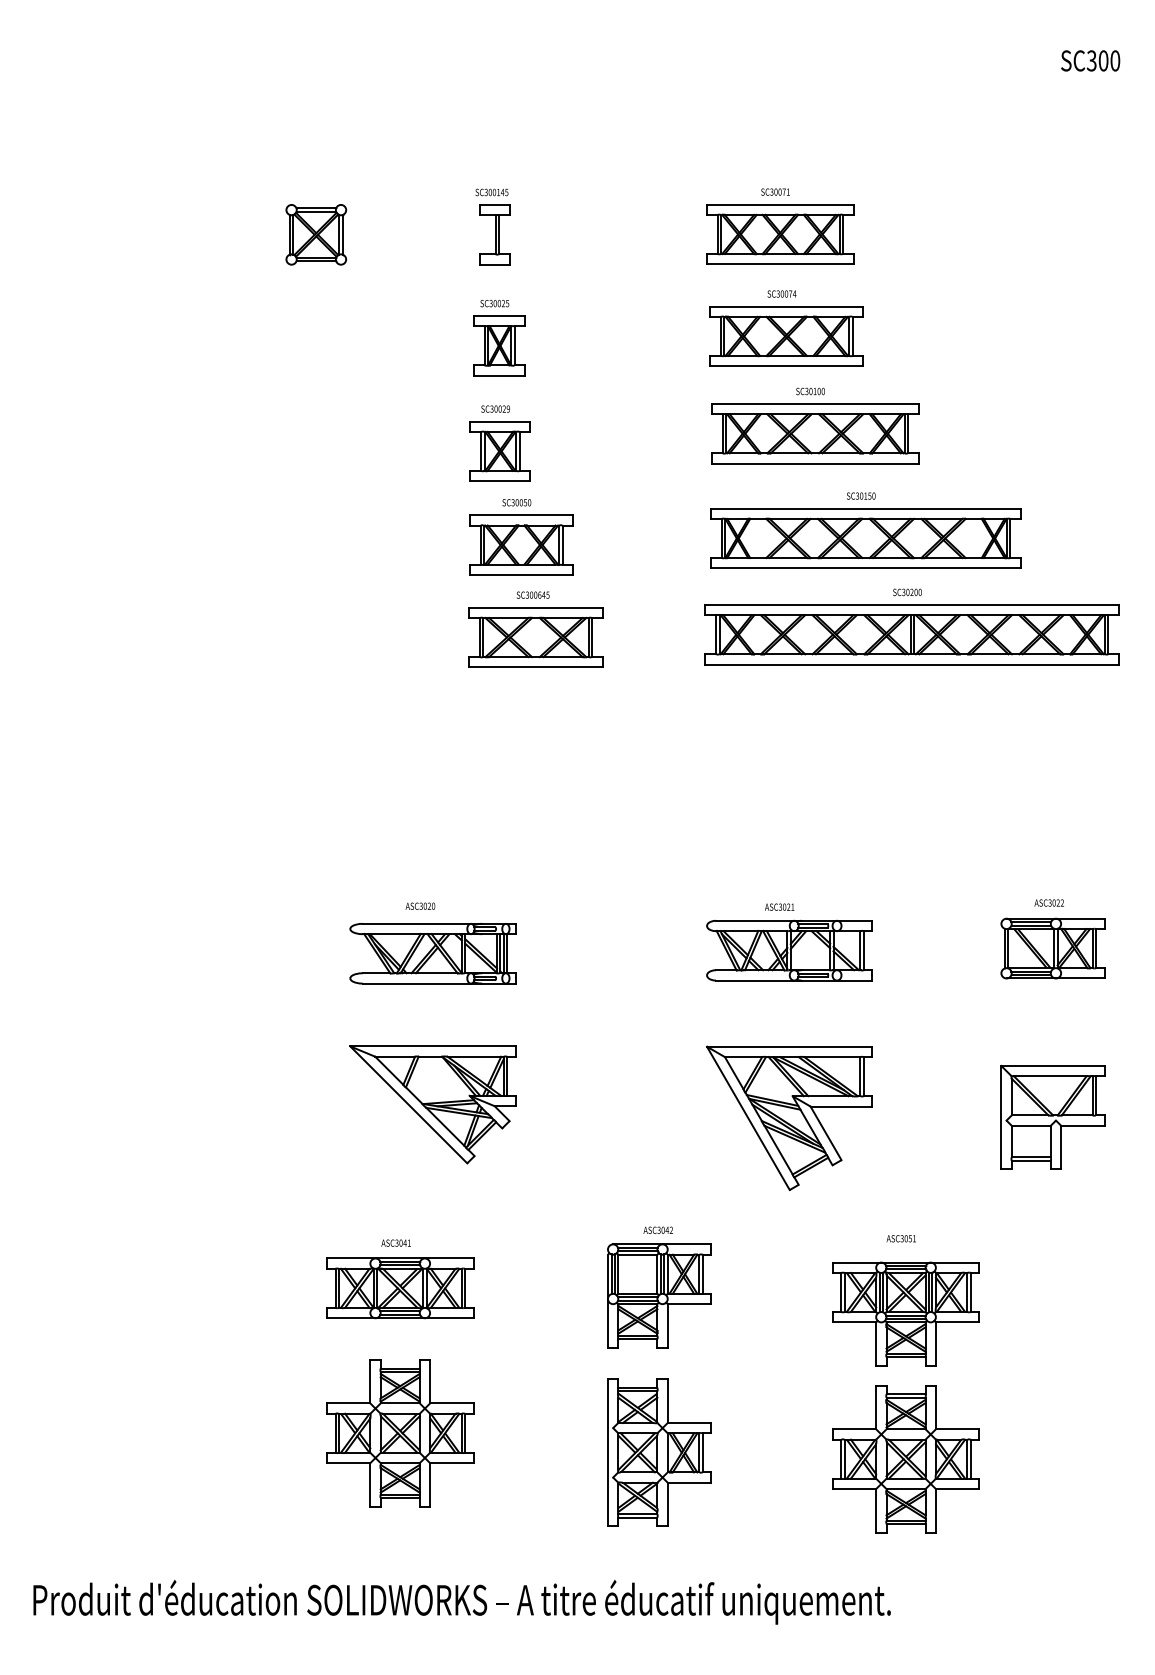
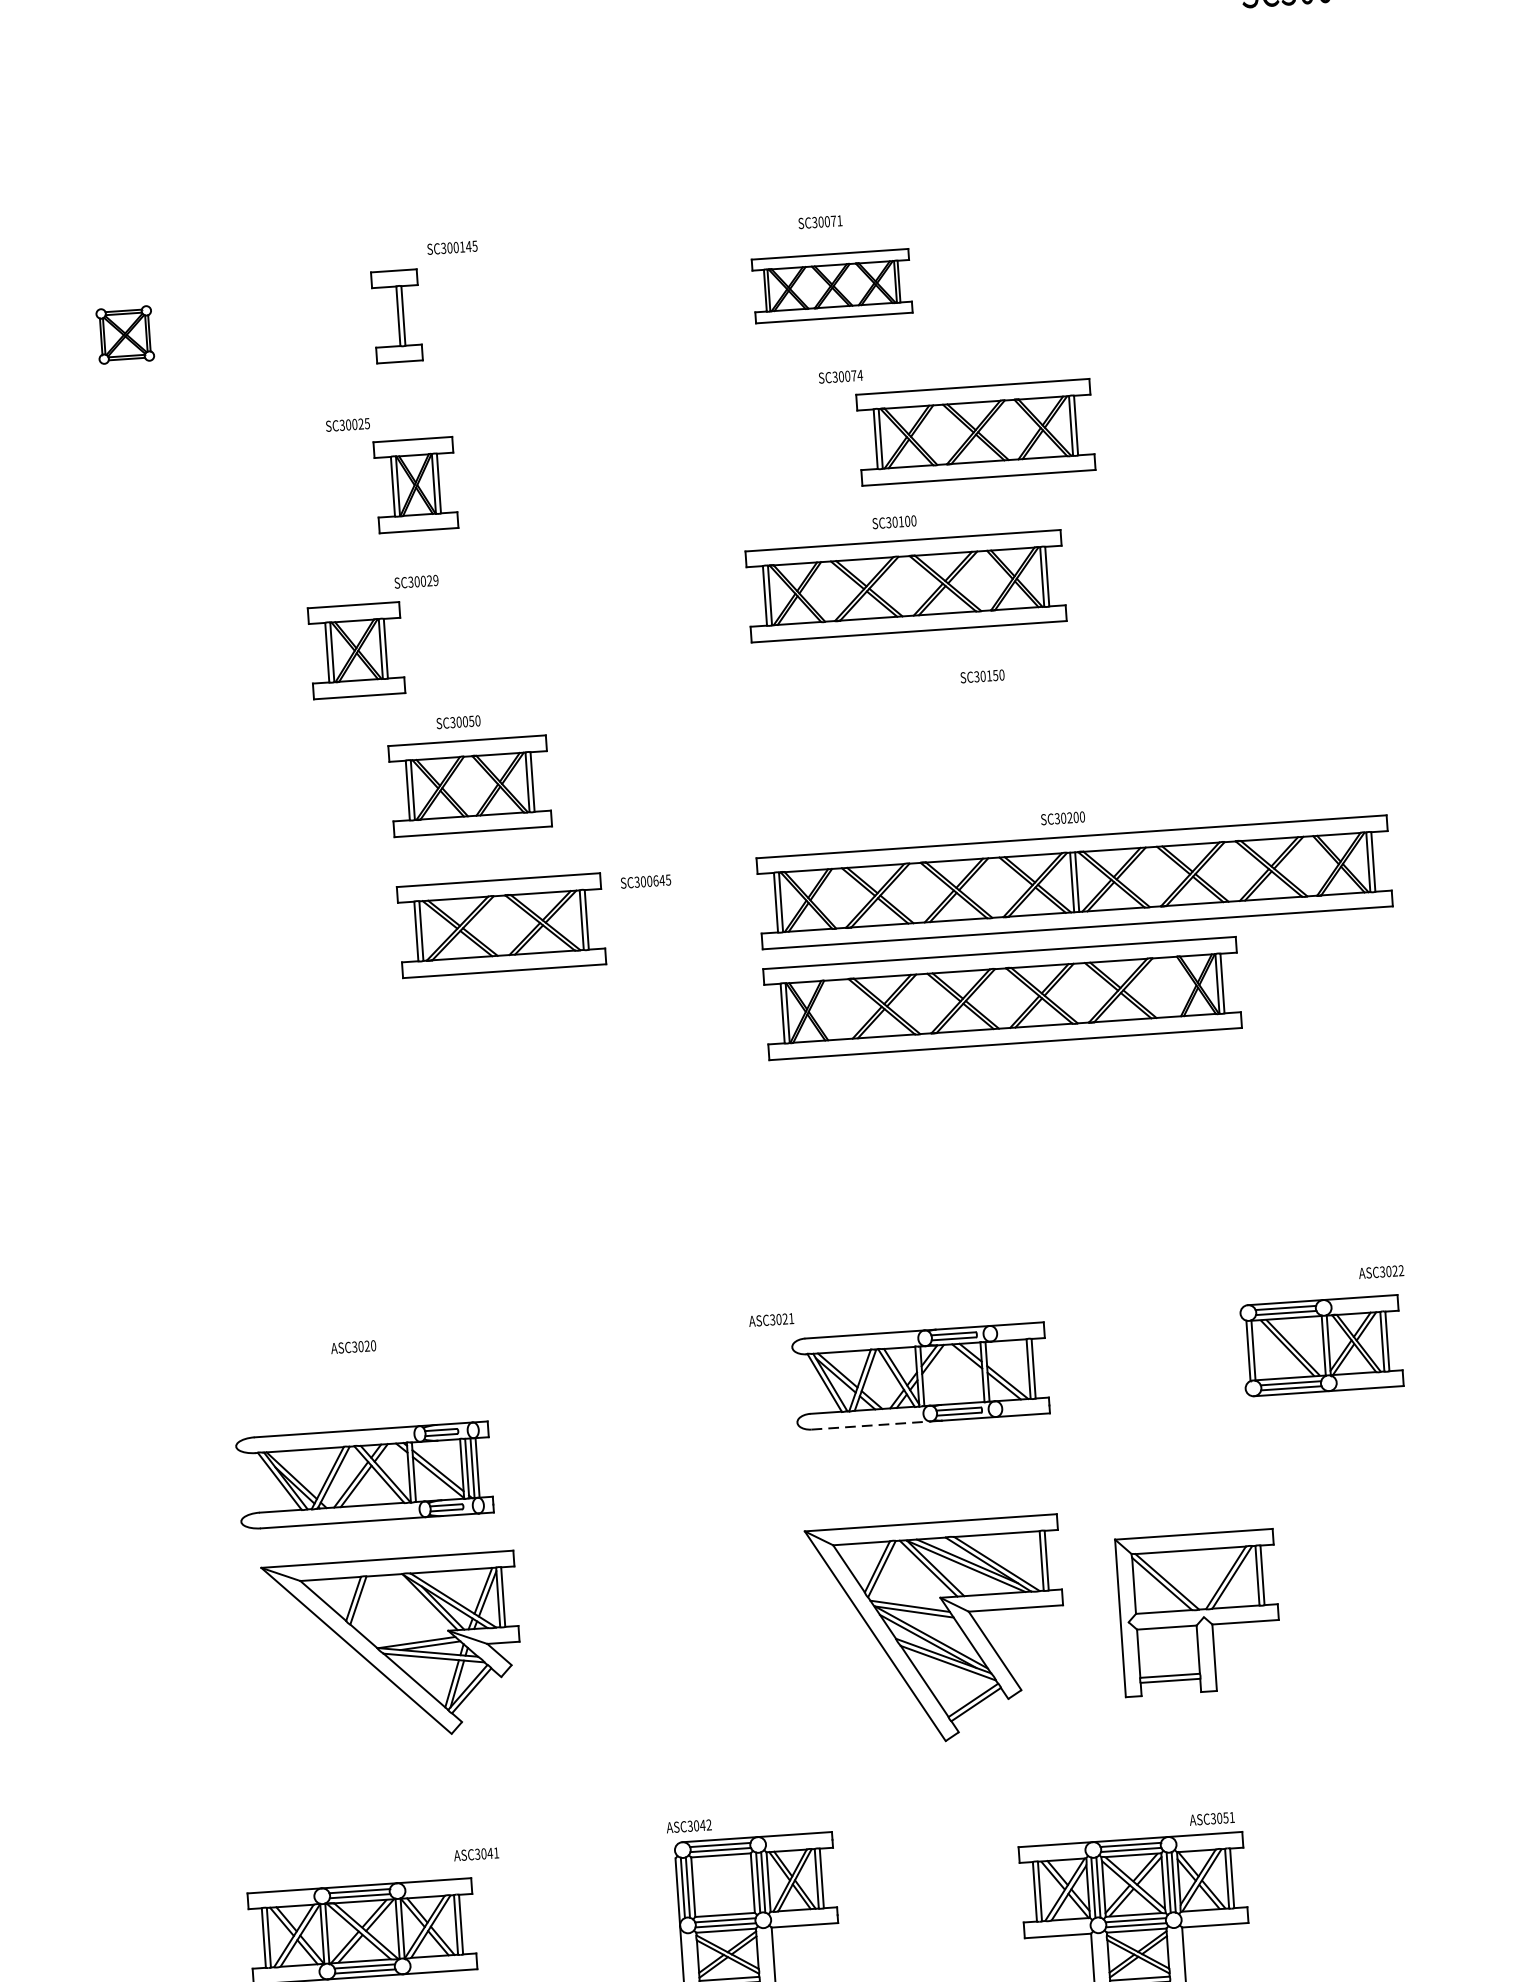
text: (491, 192) -> (451, 247), moved
part: (316, 234) -> (125, 334), size x0.6
part: (780, 234) -> (832, 286), size x0.7
text: (494, 303) -> (347, 424), moved
part: (786, 336) -> (975, 432), moved
part: (499, 451) -> (355, 650), moved
part: (865, 538) -> (1001, 998), moved
text: (532, 594) -> (644, 880), moved
text: (1048, 902) -> (1380, 1271), moved
text: (779, 906) -> (771, 1318), moved
part: (432, 953) -> (363, 1475), moved
line: (755, 980) -> (871, 1425), solid -> dashed
part: (1052, 1116) -> (1198, 1611), moved
text: (657, 1229) -> (687, 1825), moved
text: (900, 1238) -> (1210, 1818), moved
text: (395, 1242) -> (475, 1853), moved

